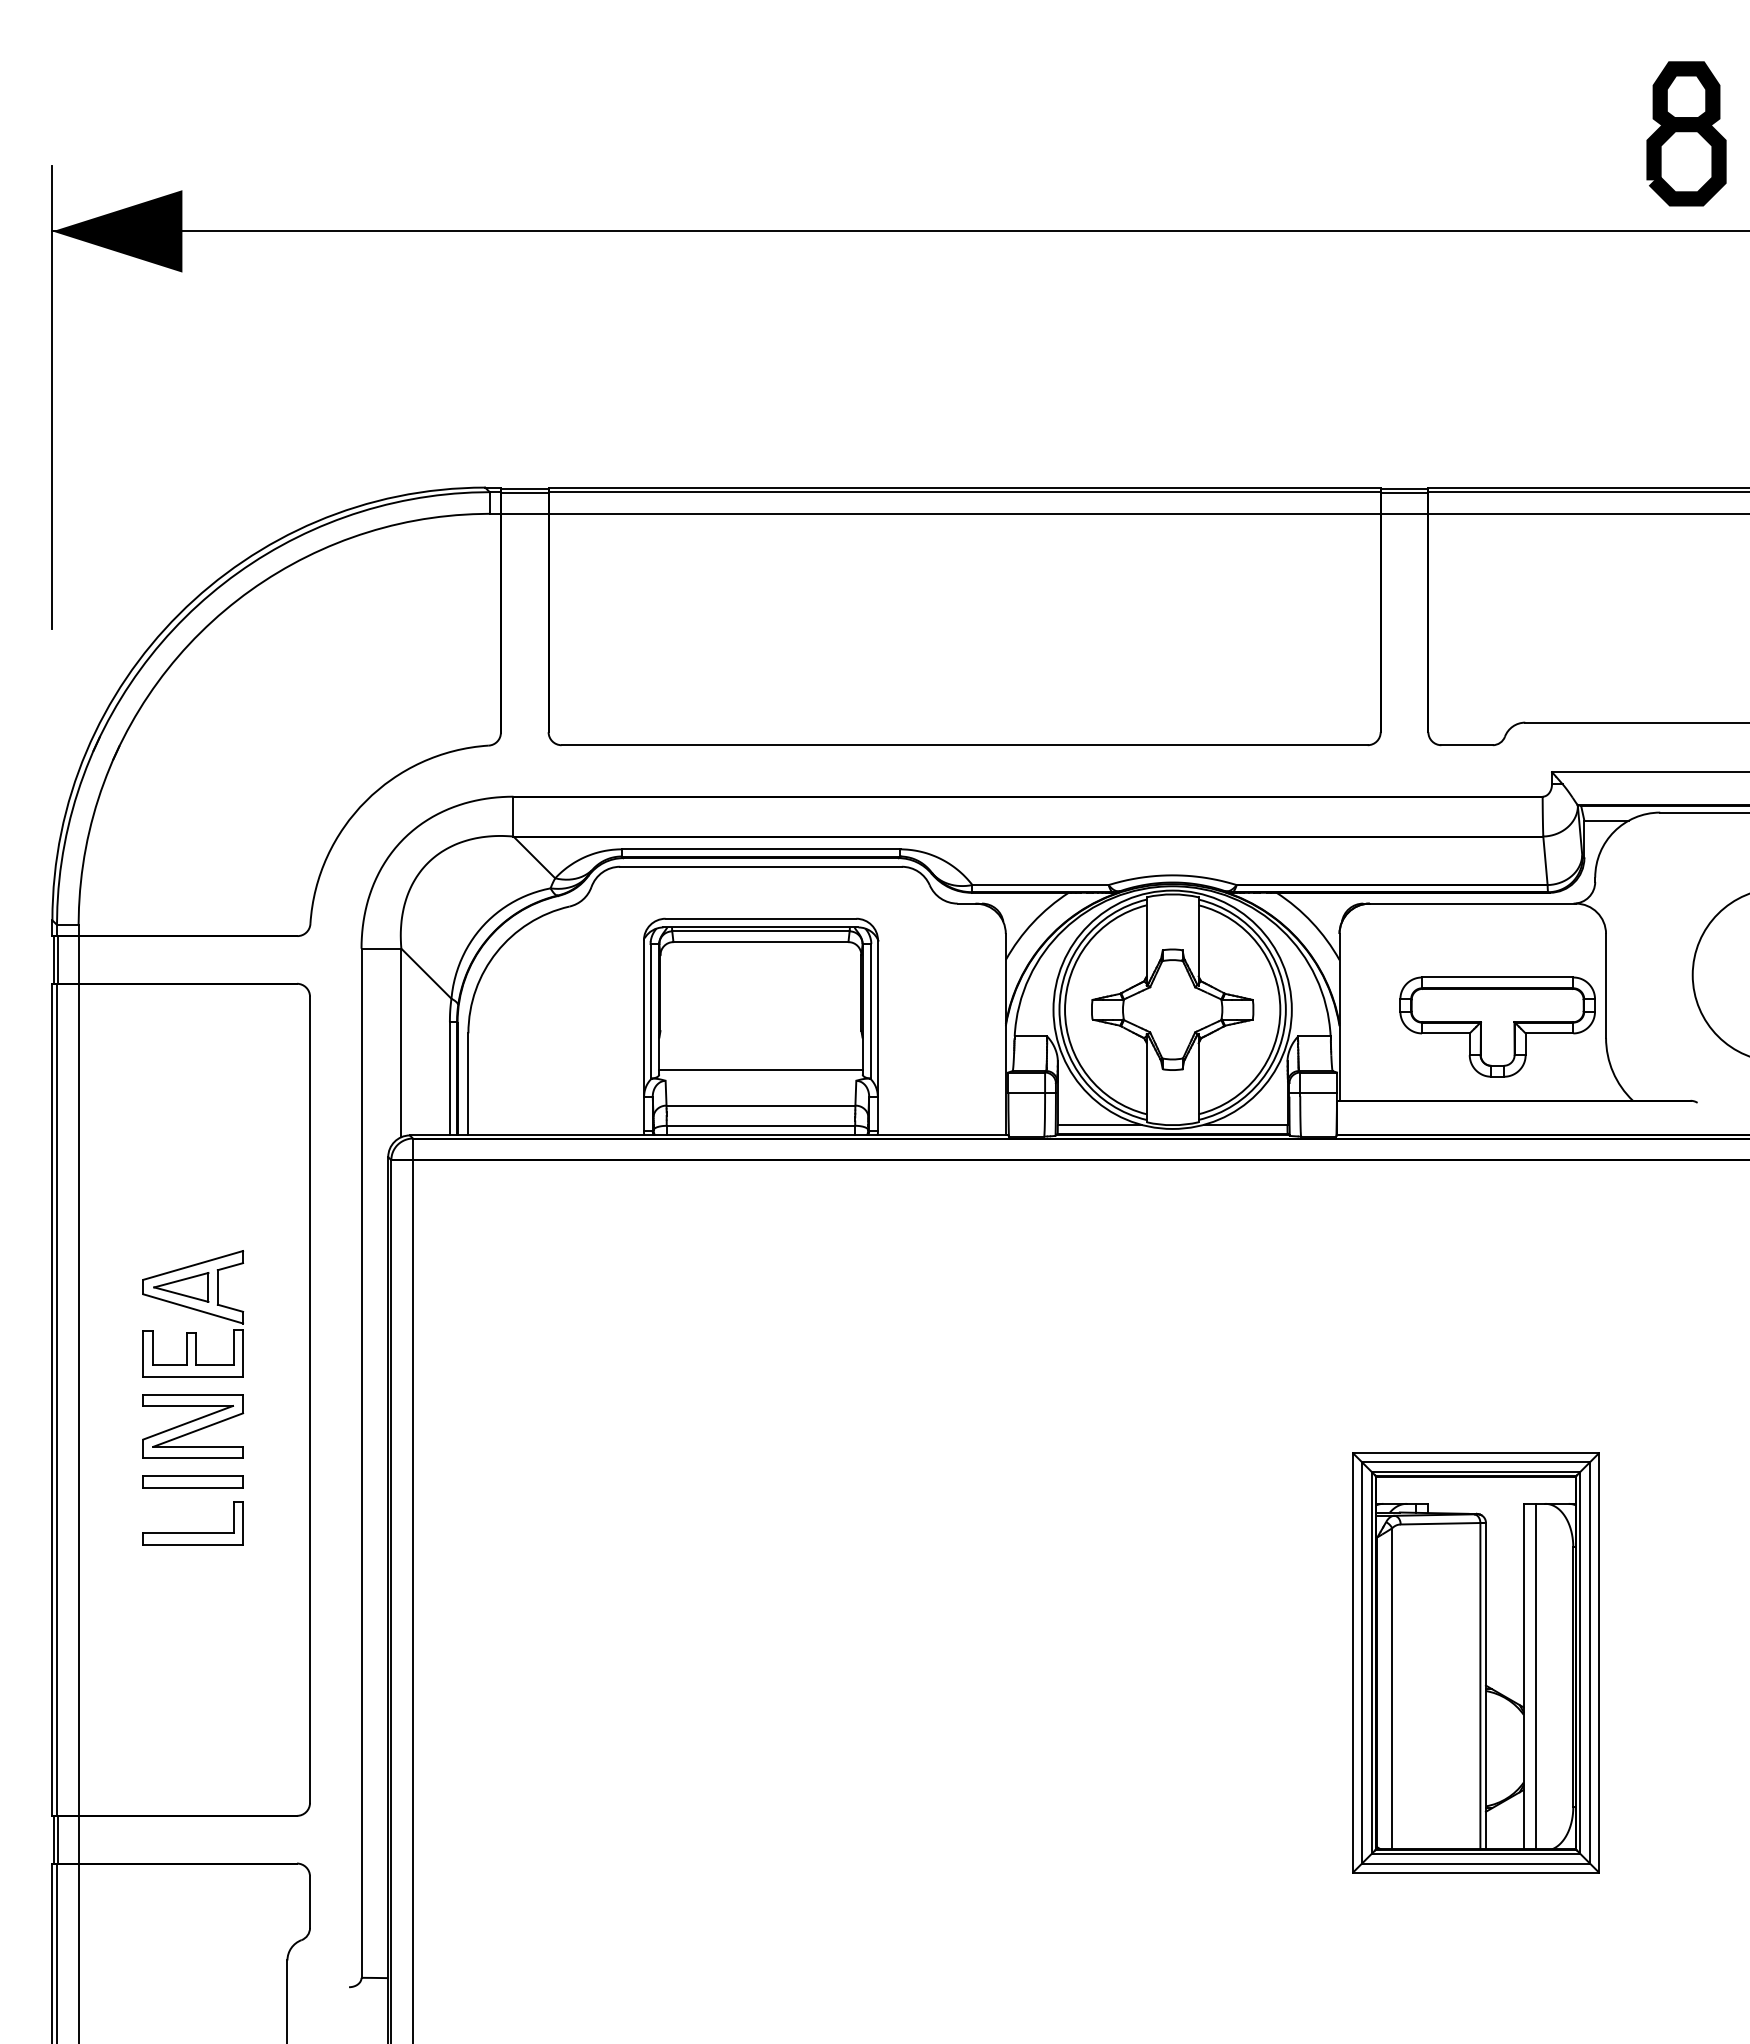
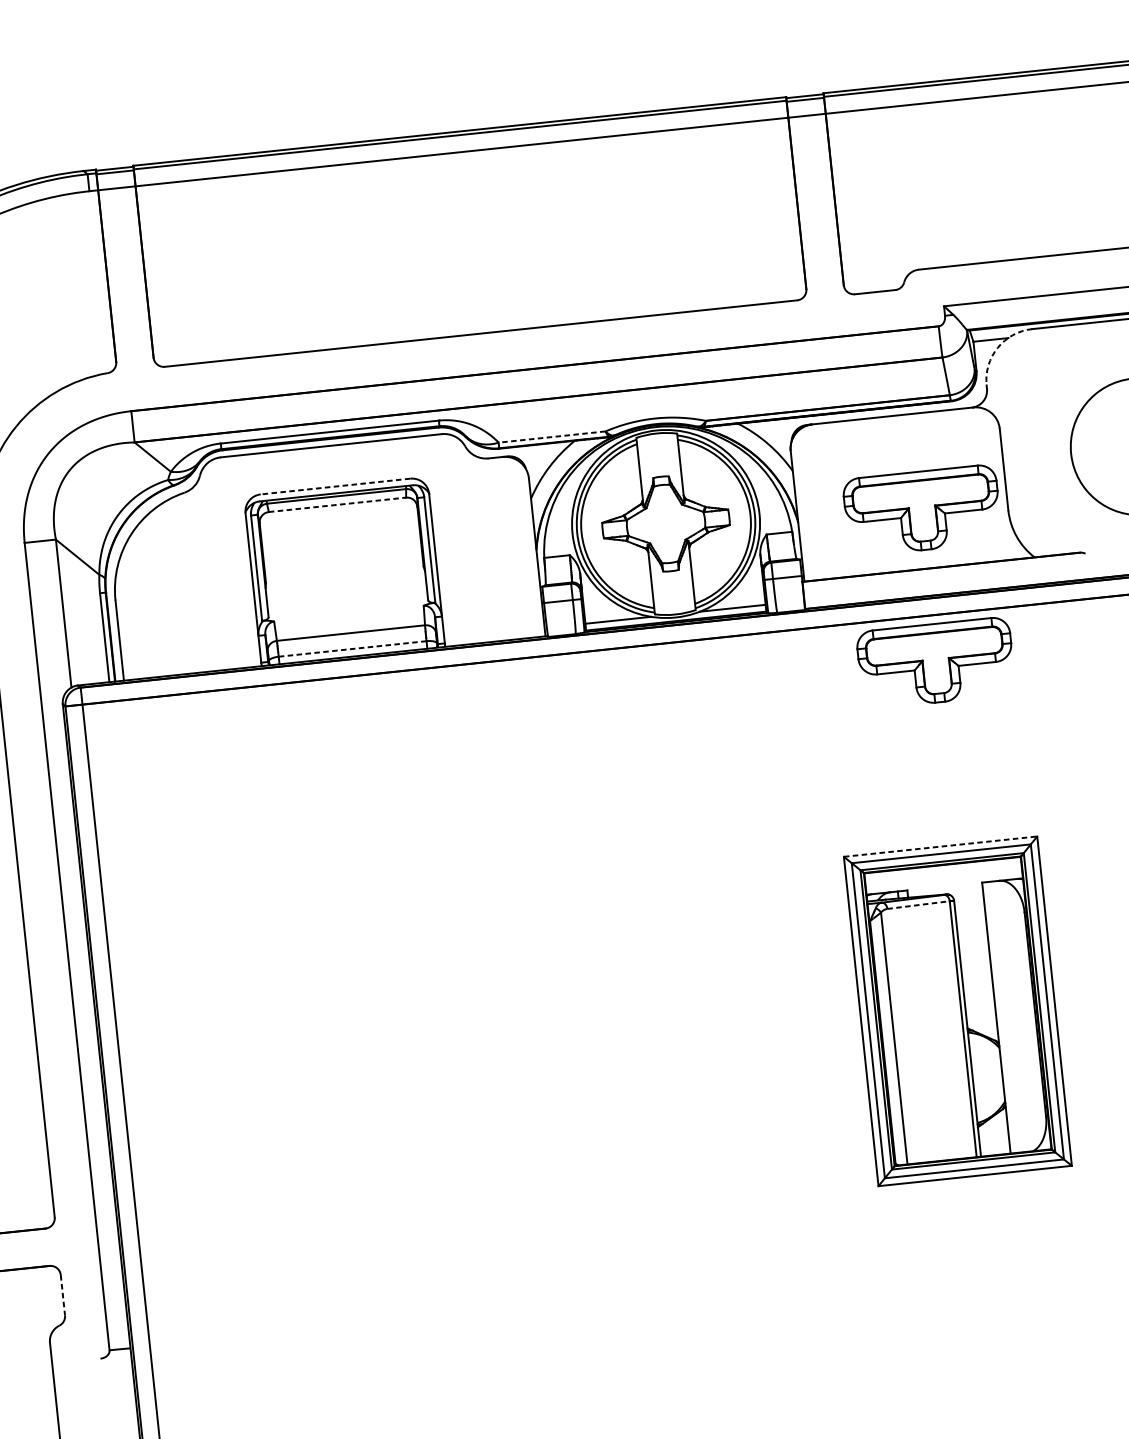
arc: (1614, 831) -> (997, 347), solid -> dashed
line: (1040, 885) -> (552, 437), solid -> dashed
line: (760, 918) -> (335, 486), solid -> dashed
line: (761, 942) -> (337, 505), solid -> dashed
line: (760, 1070) -> (347, 605), removed
line: (760, 1125) -> (352, 648), solid -> dashed
part: (1494, 1220) -> (935, 662), added
line: (1476, 1452) -> (940, 846), solid -> dashed
line: (1440, 1523) -> (918, 904), solid -> dashed
line: (1535, 1676) -> (1005, 1017), removed
line: (310, 1902) -> (63, 1295), solid -> dashed

